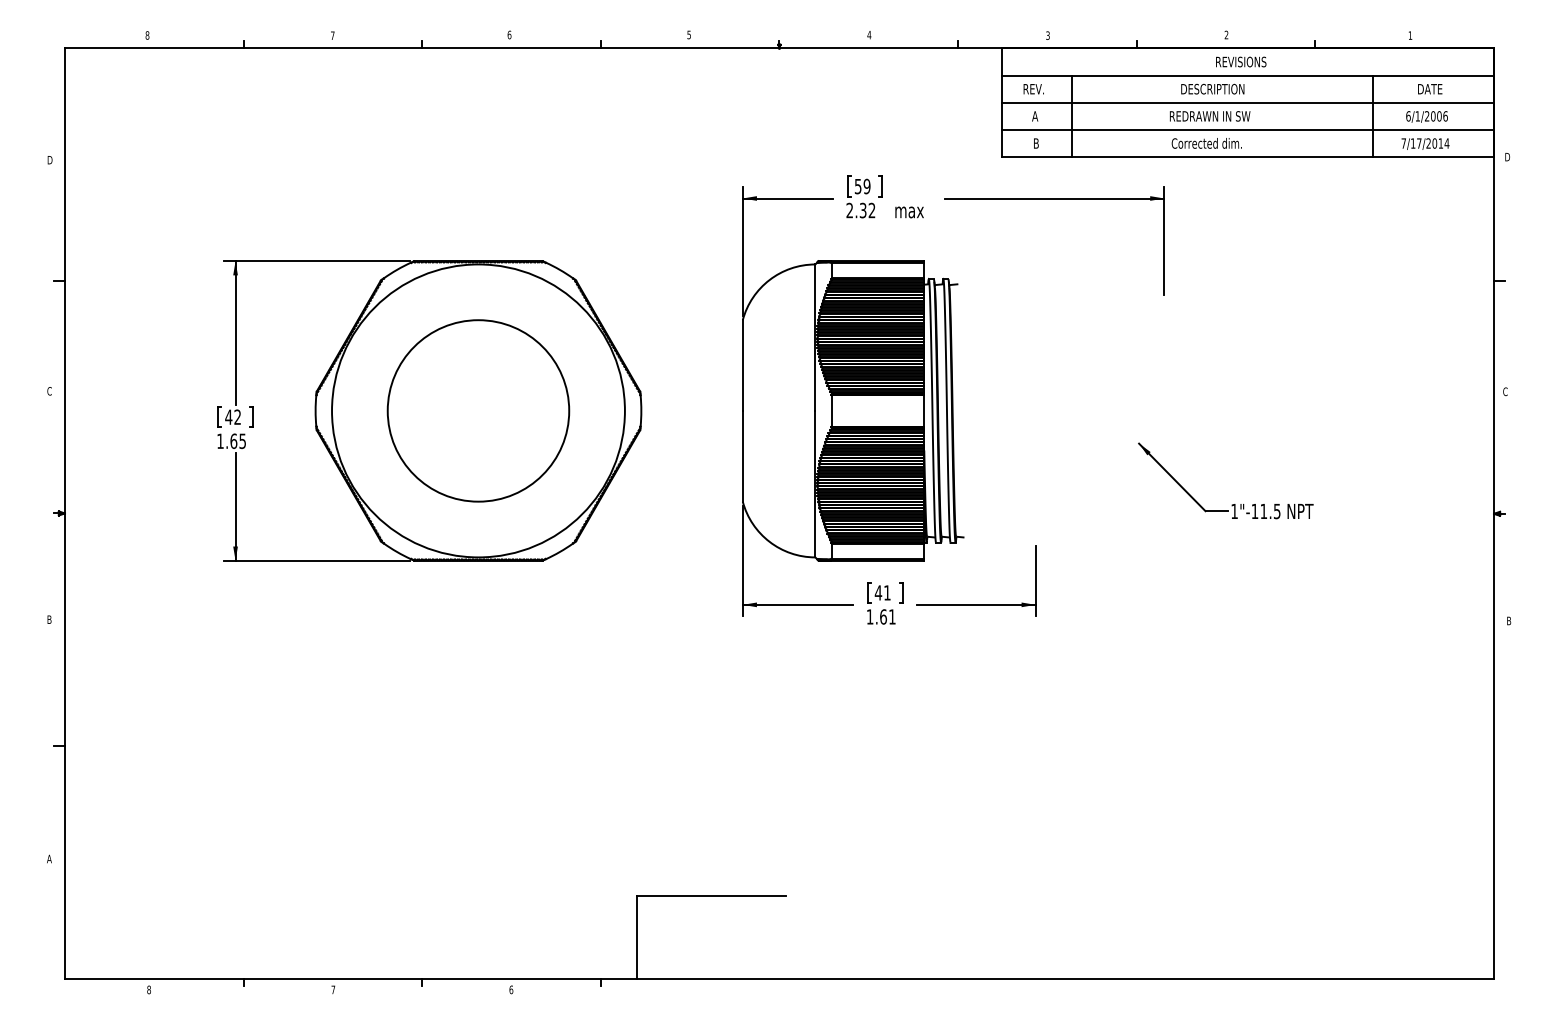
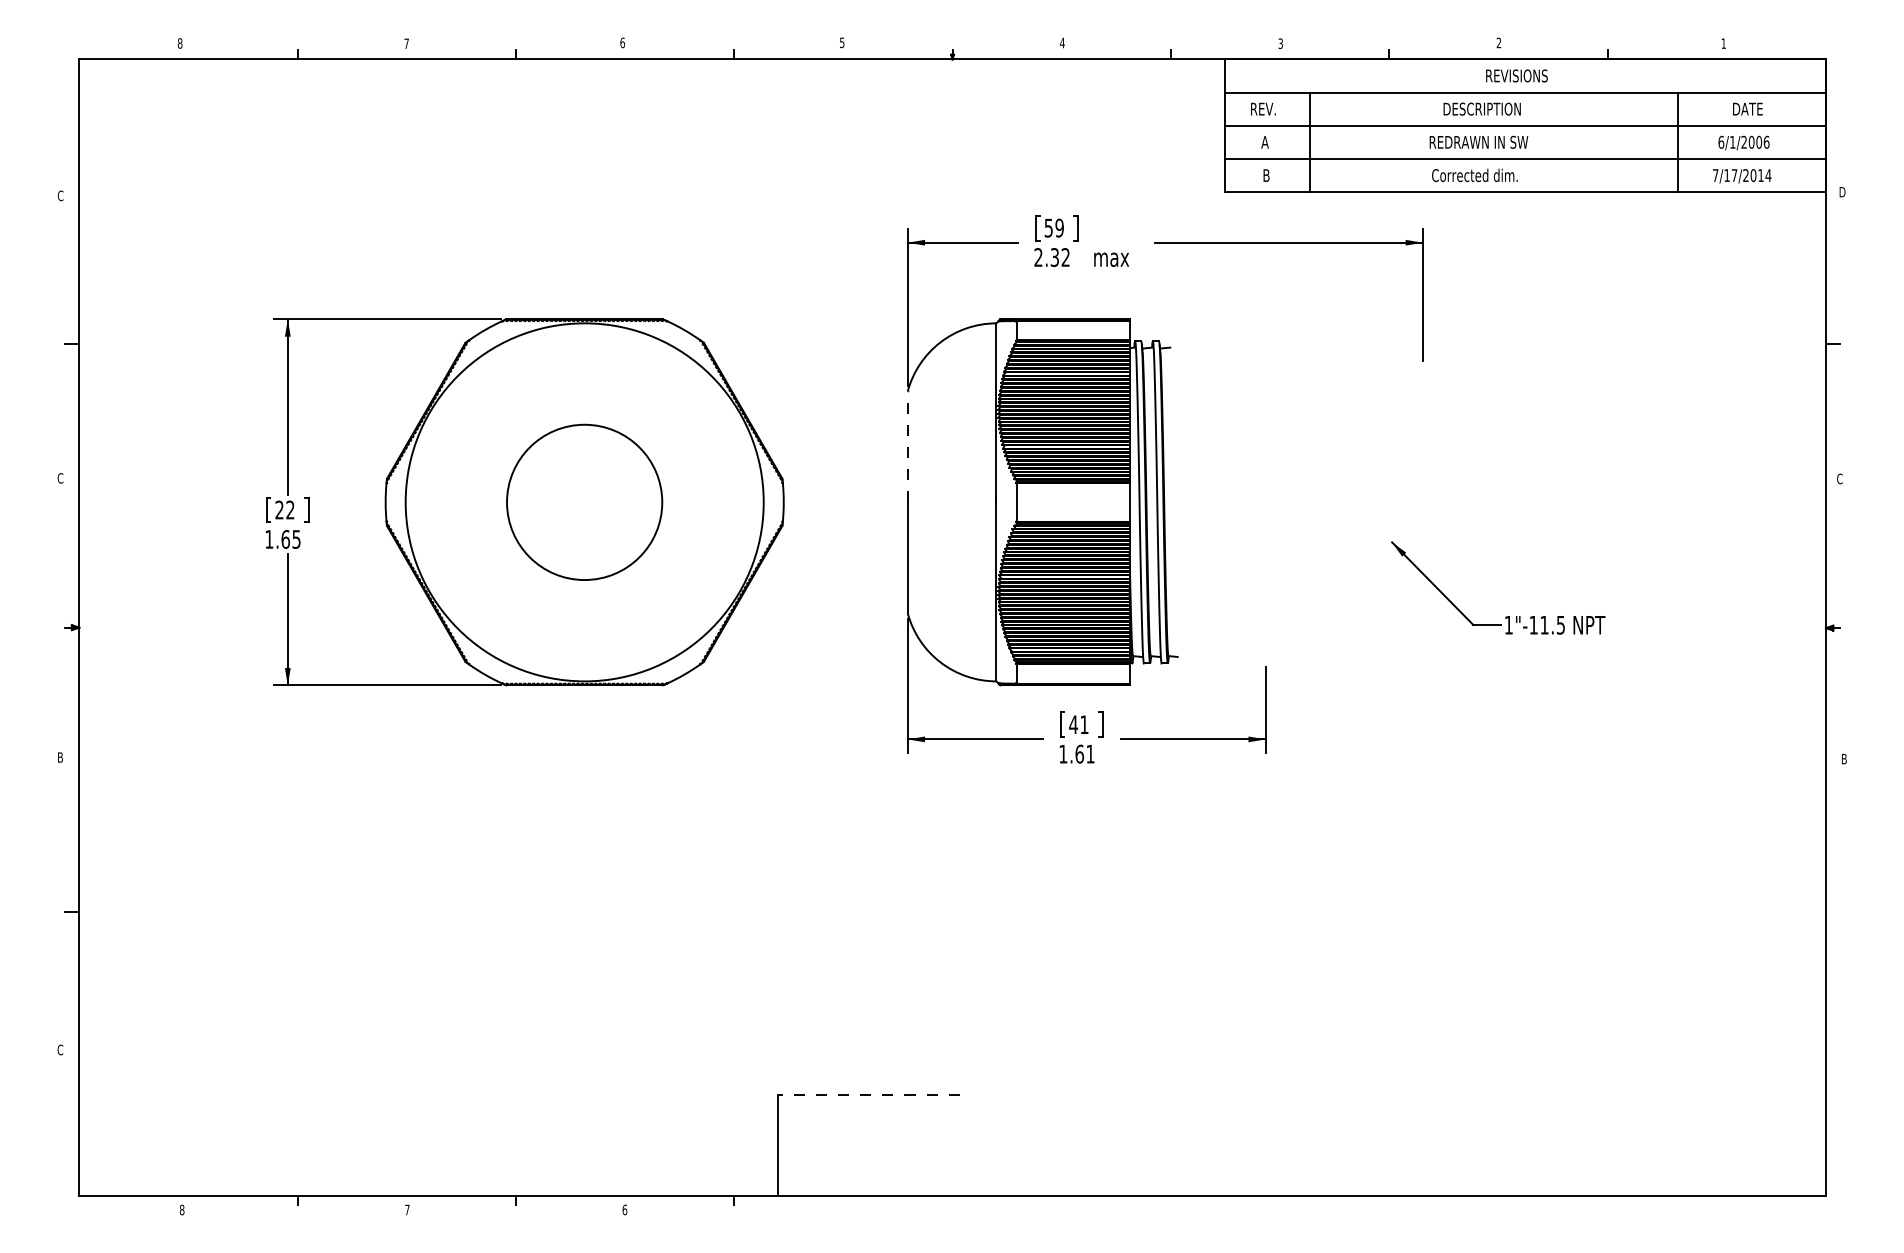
text: (49, 159) -> (60, 195), D -> C
line: (742, 365) -> (907, 446), solid -> dashed
circle: (478, 411) -> (584, 502), size x0.7
text: (228, 416) -> (279, 509), 42 -> 22
text: (49, 858) -> (60, 1049), A -> C
line: (711, 895) -> (869, 1094), solid -> dashed

